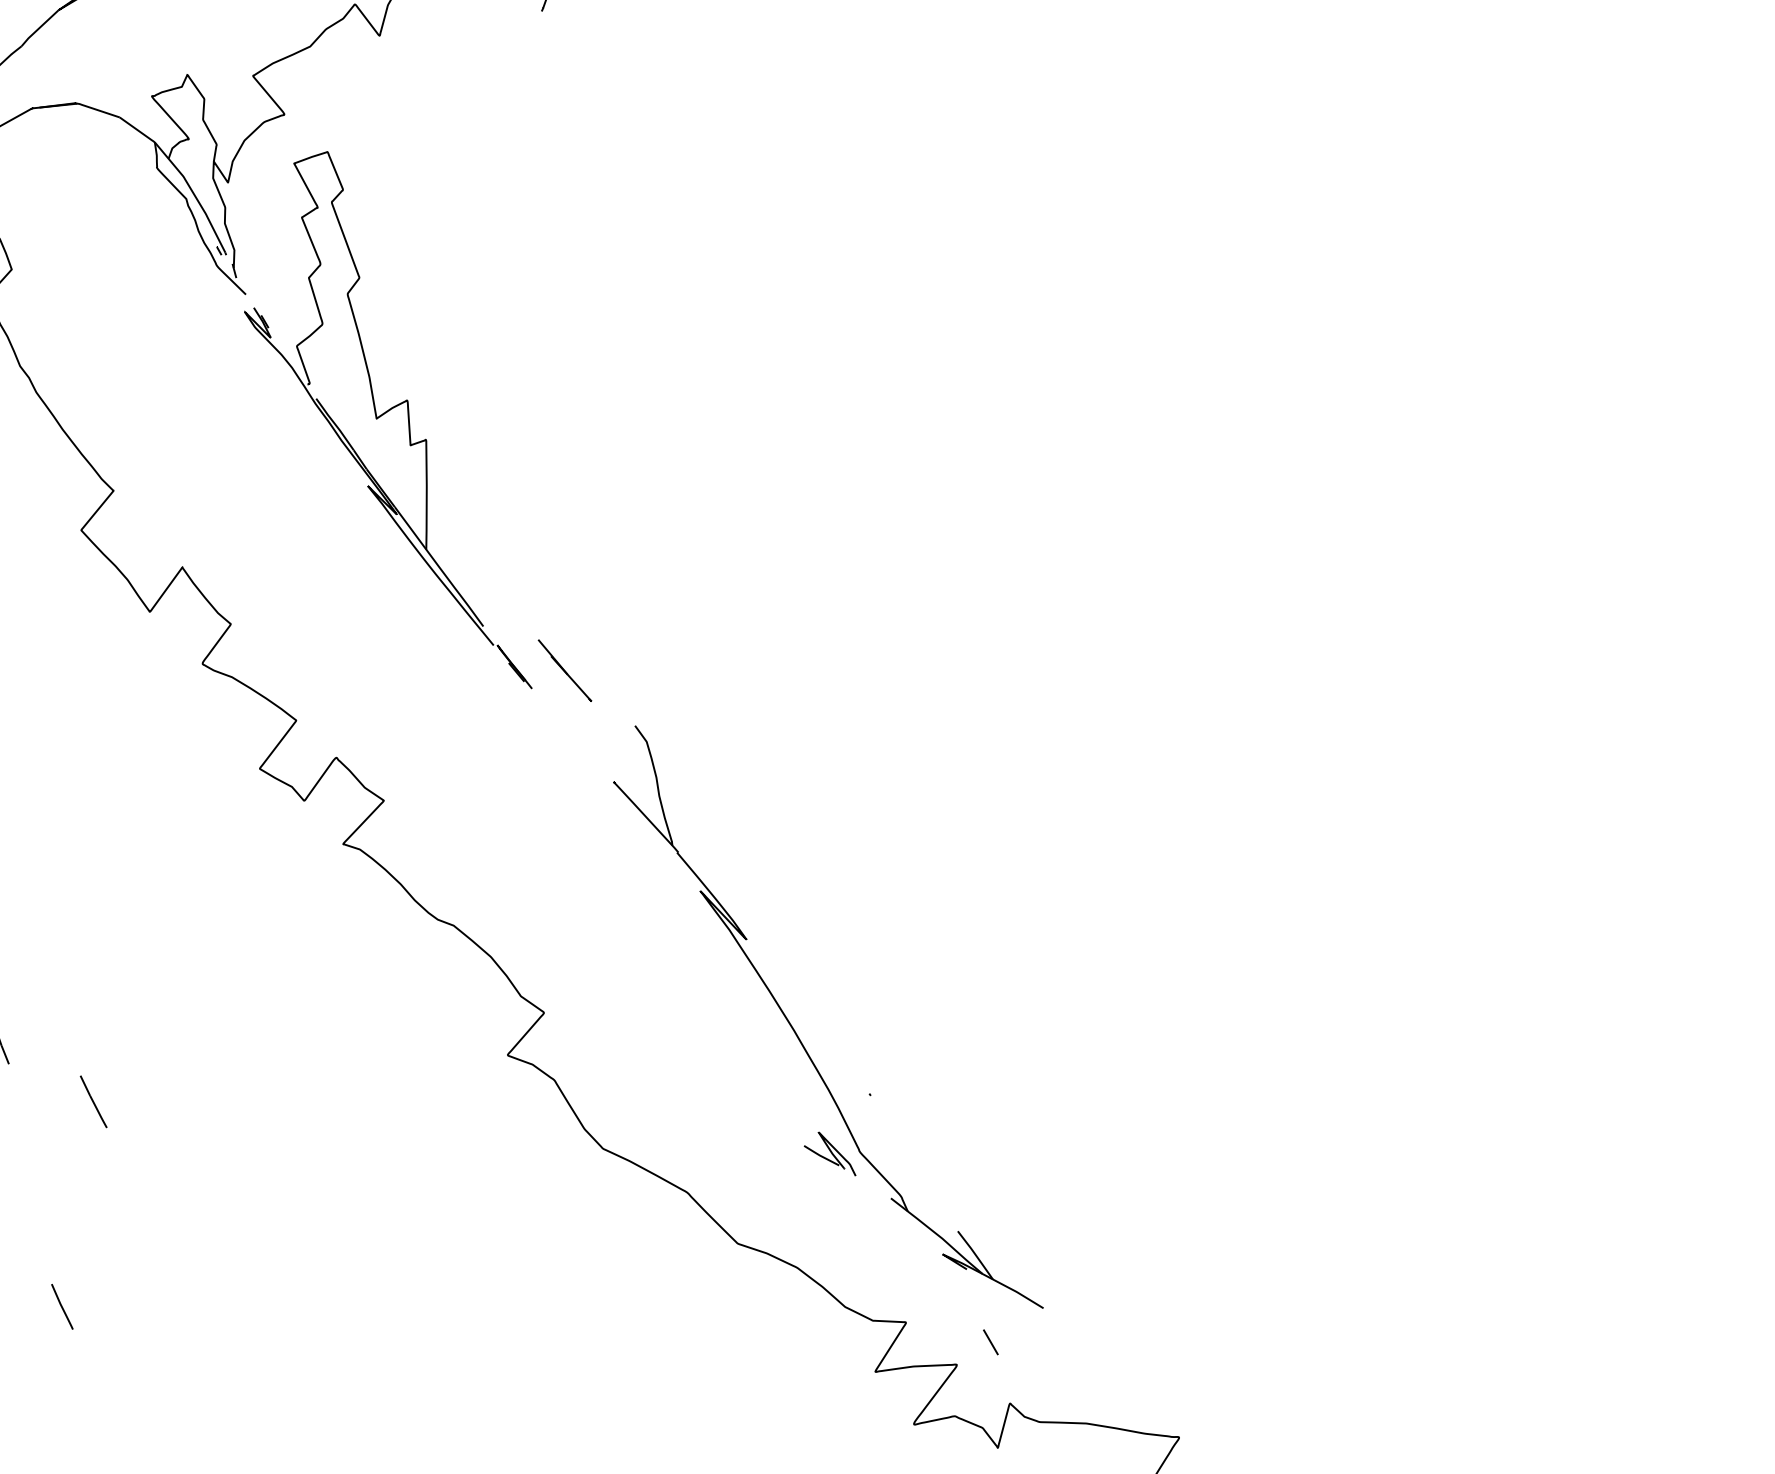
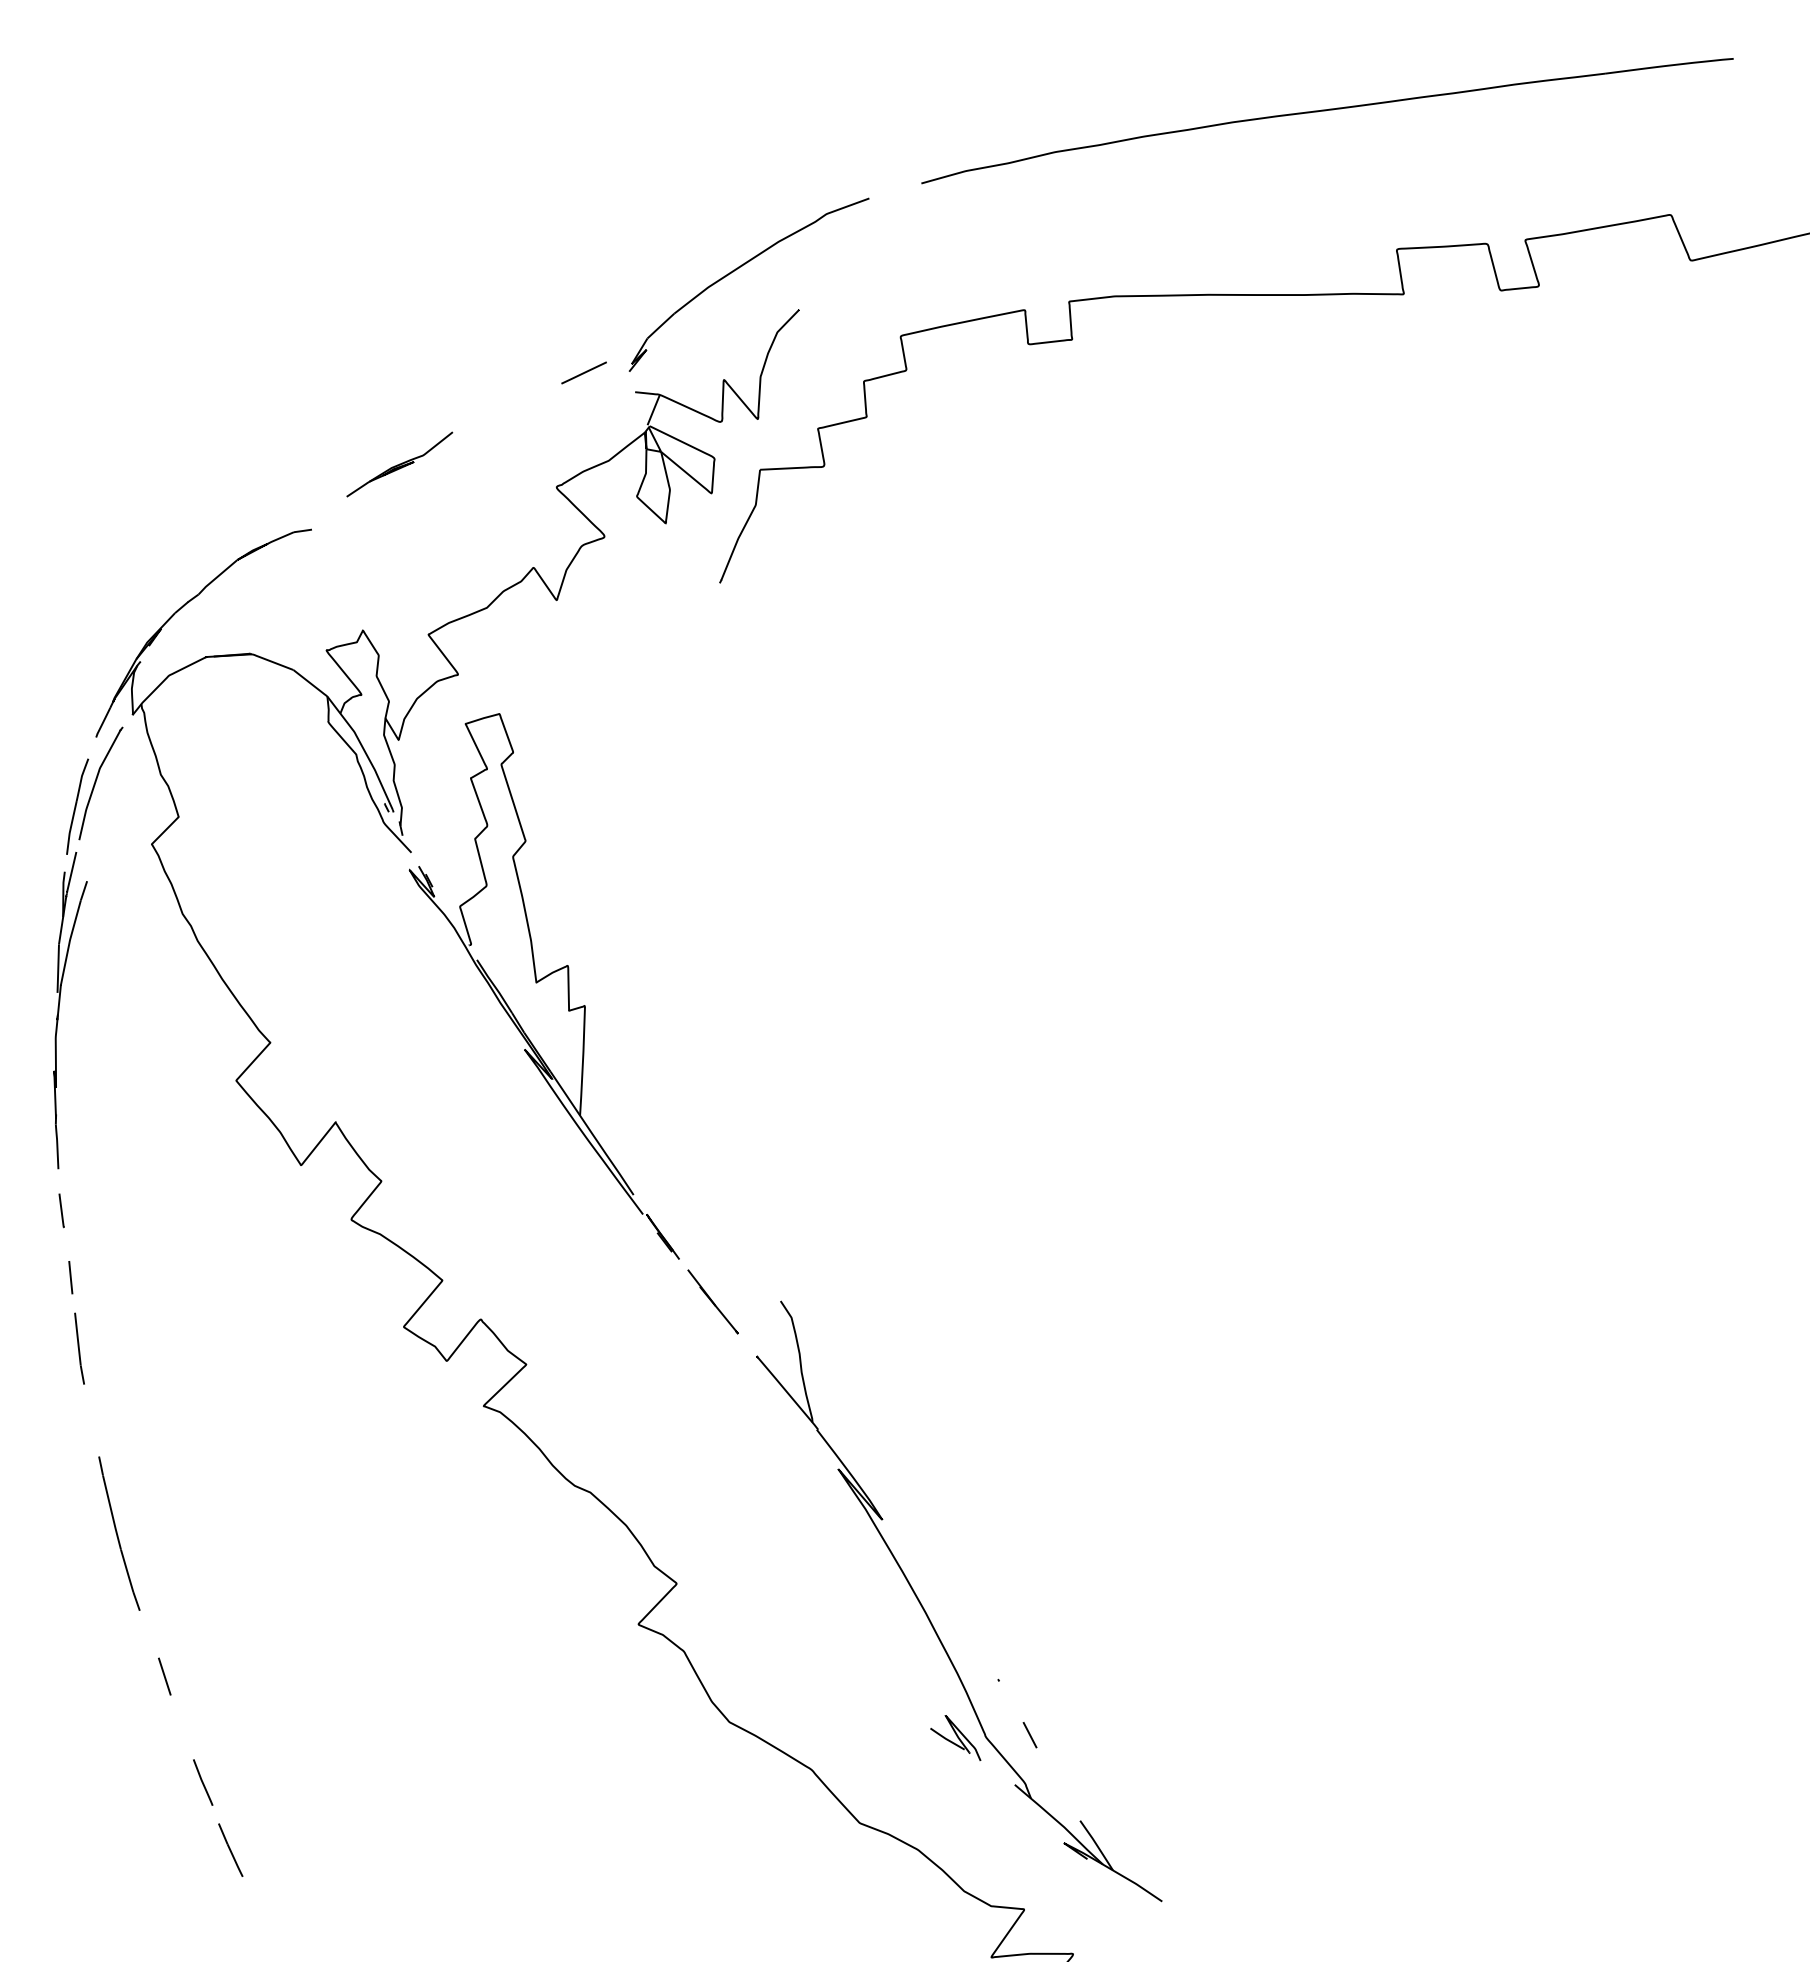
line: (564, 670) -> (712, 1301), moved
line: (93, 1101) -> (230, 1849), moved
line: (36, 1128) -> (164, 1676), added
line: (62, 1306) -> (203, 1782), moved
line: (990, 1342) -> (1029, 1735), moved

